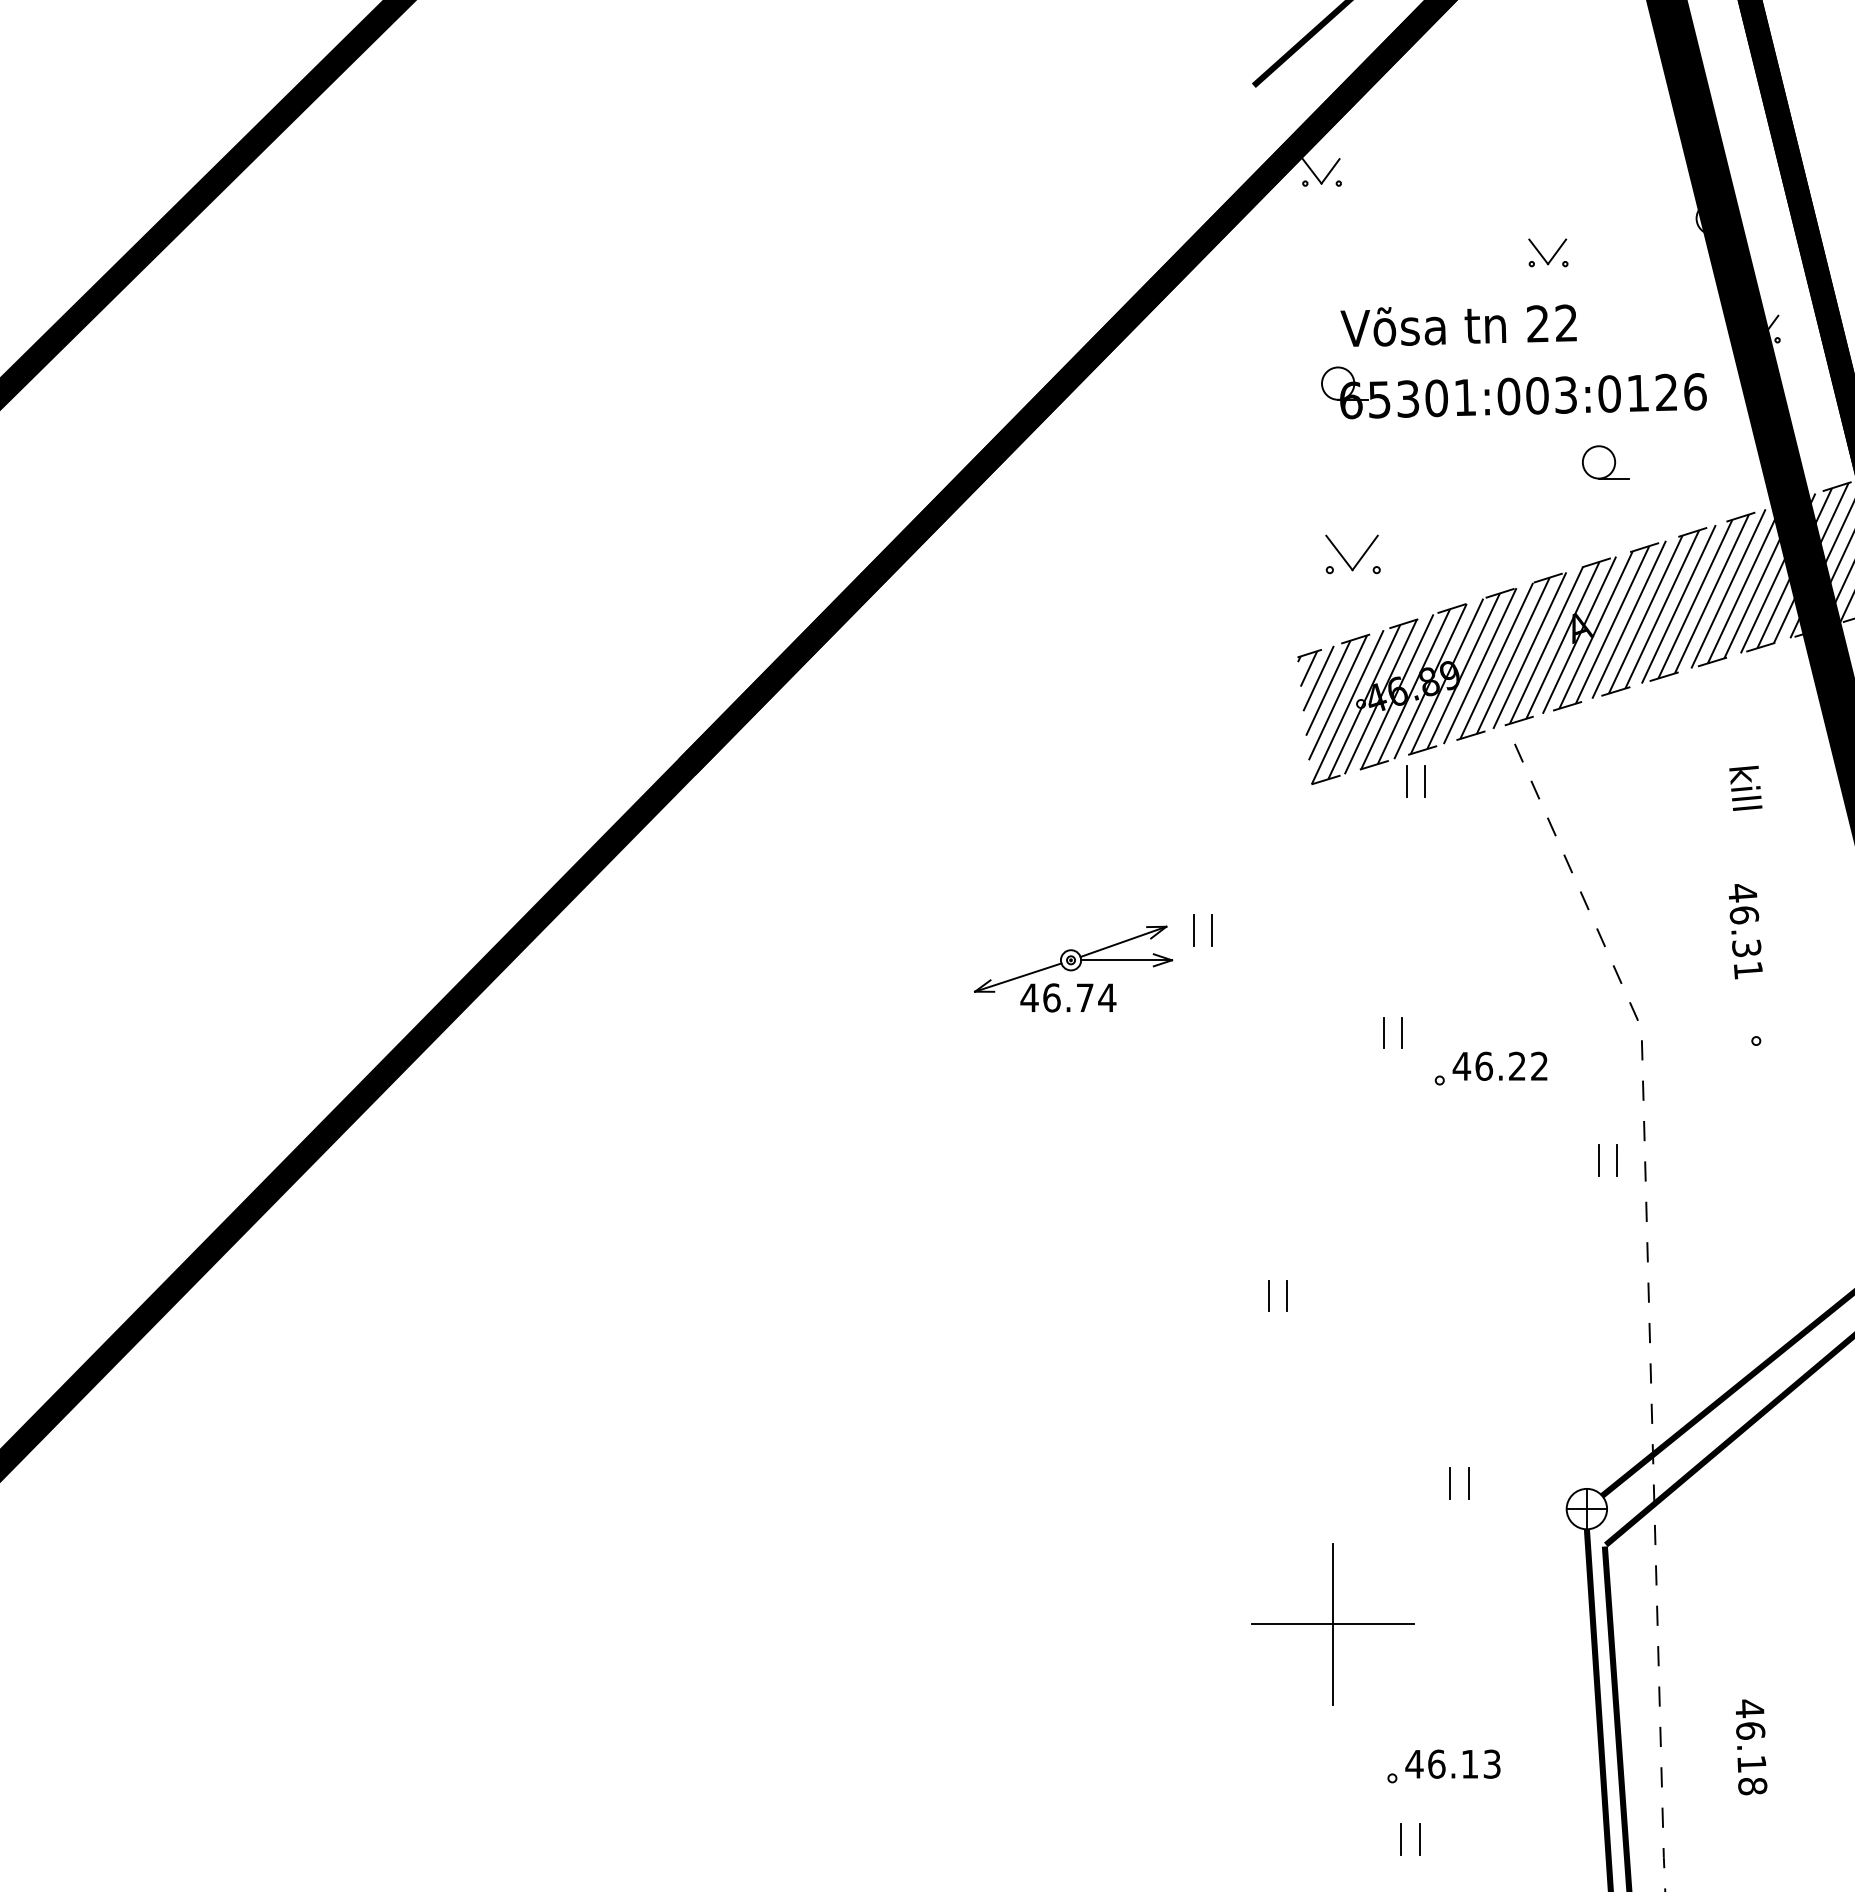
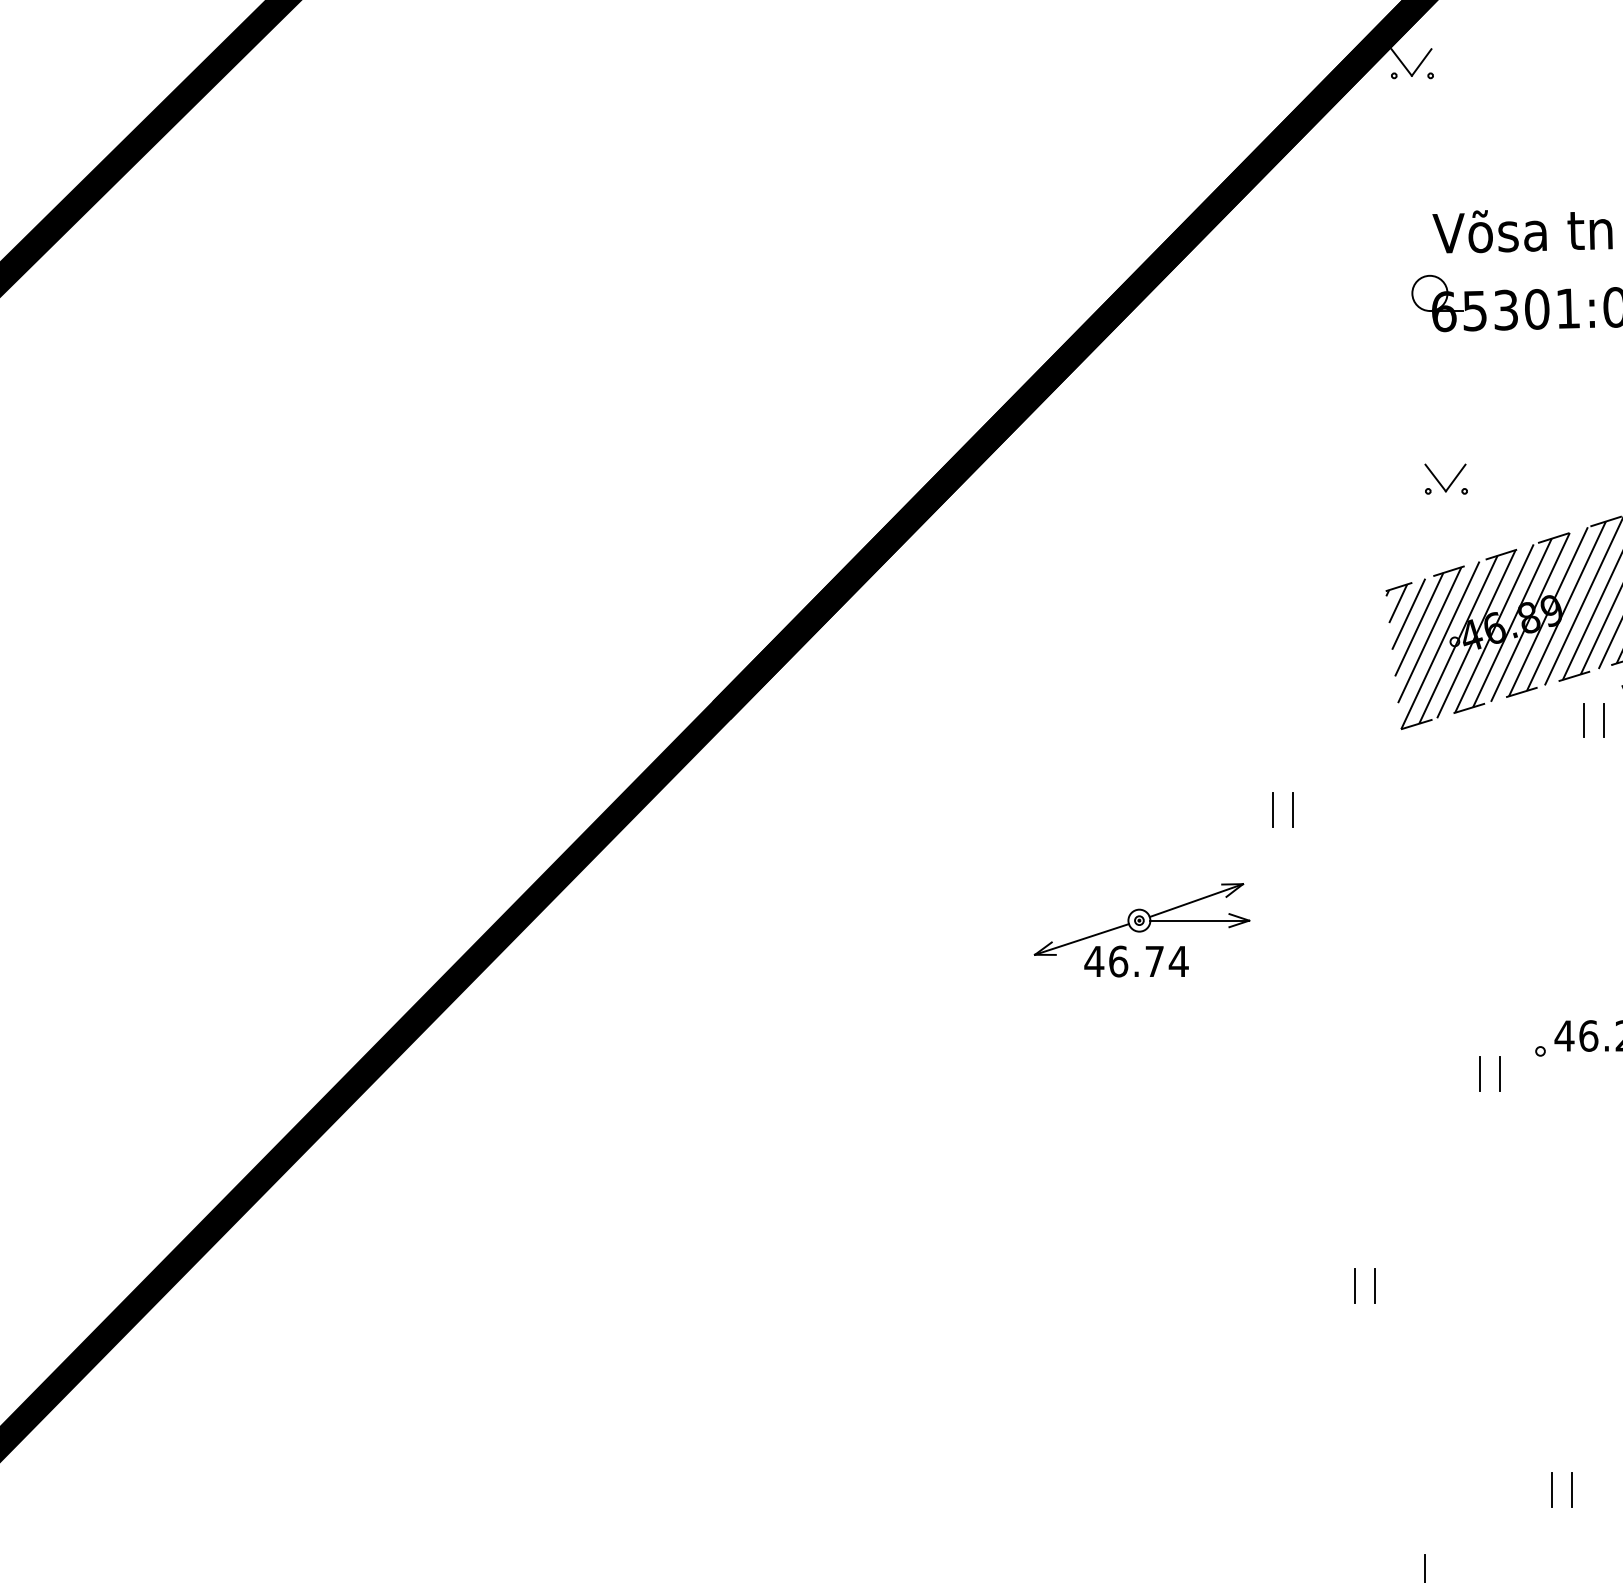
part: (1353, 554) -> (1446, 479), size x0.71
part: (1407, 781) -> (1584, 720), moved
part: (1194, 930) -> (1273, 809), moved
part: (1384, 1032) -> (1480, 1073), moved

